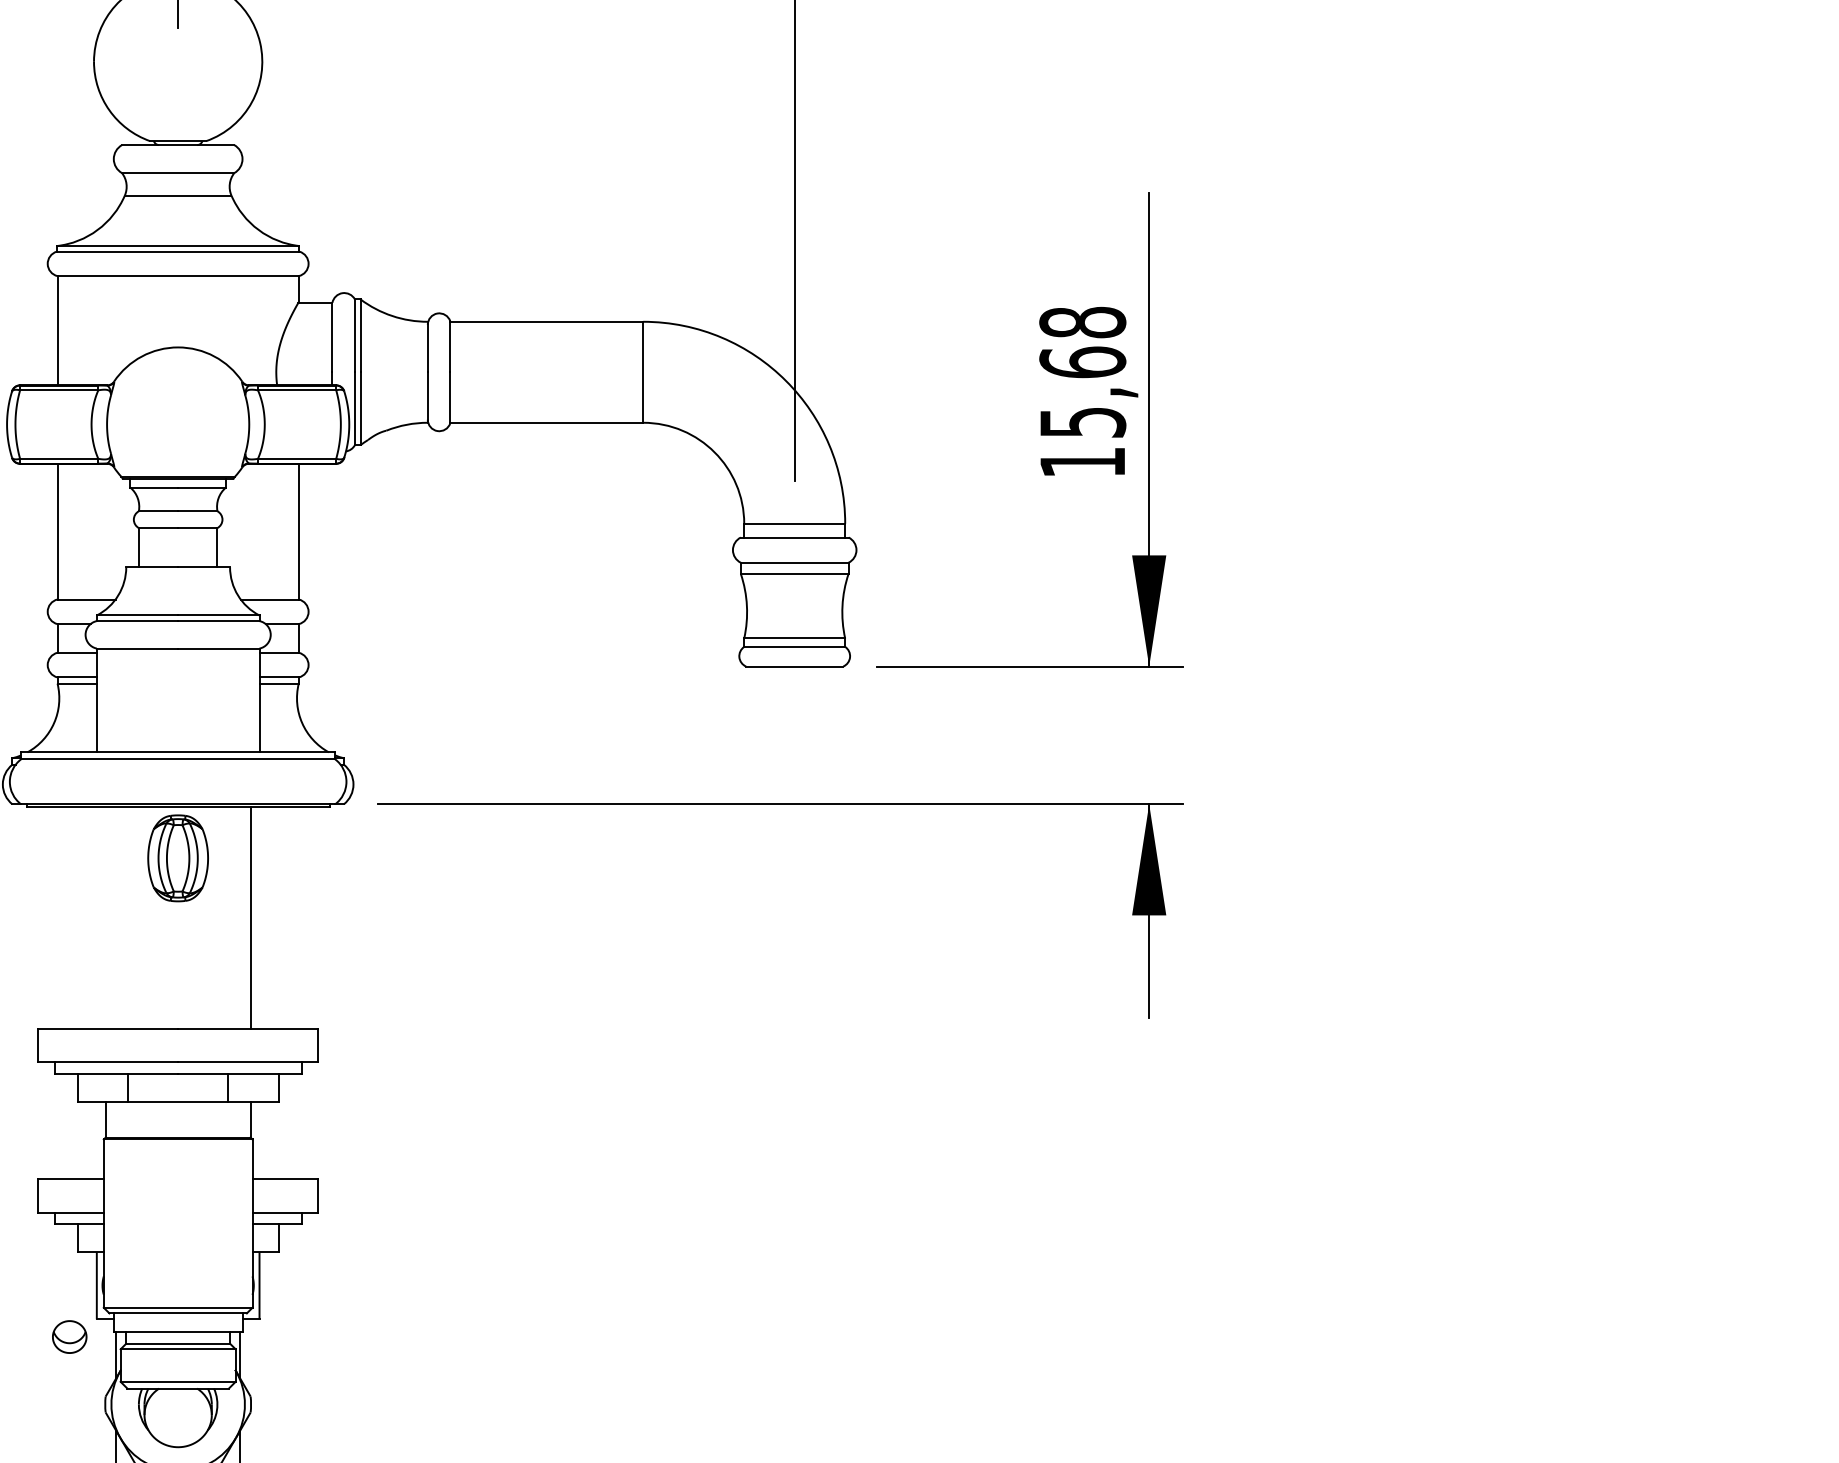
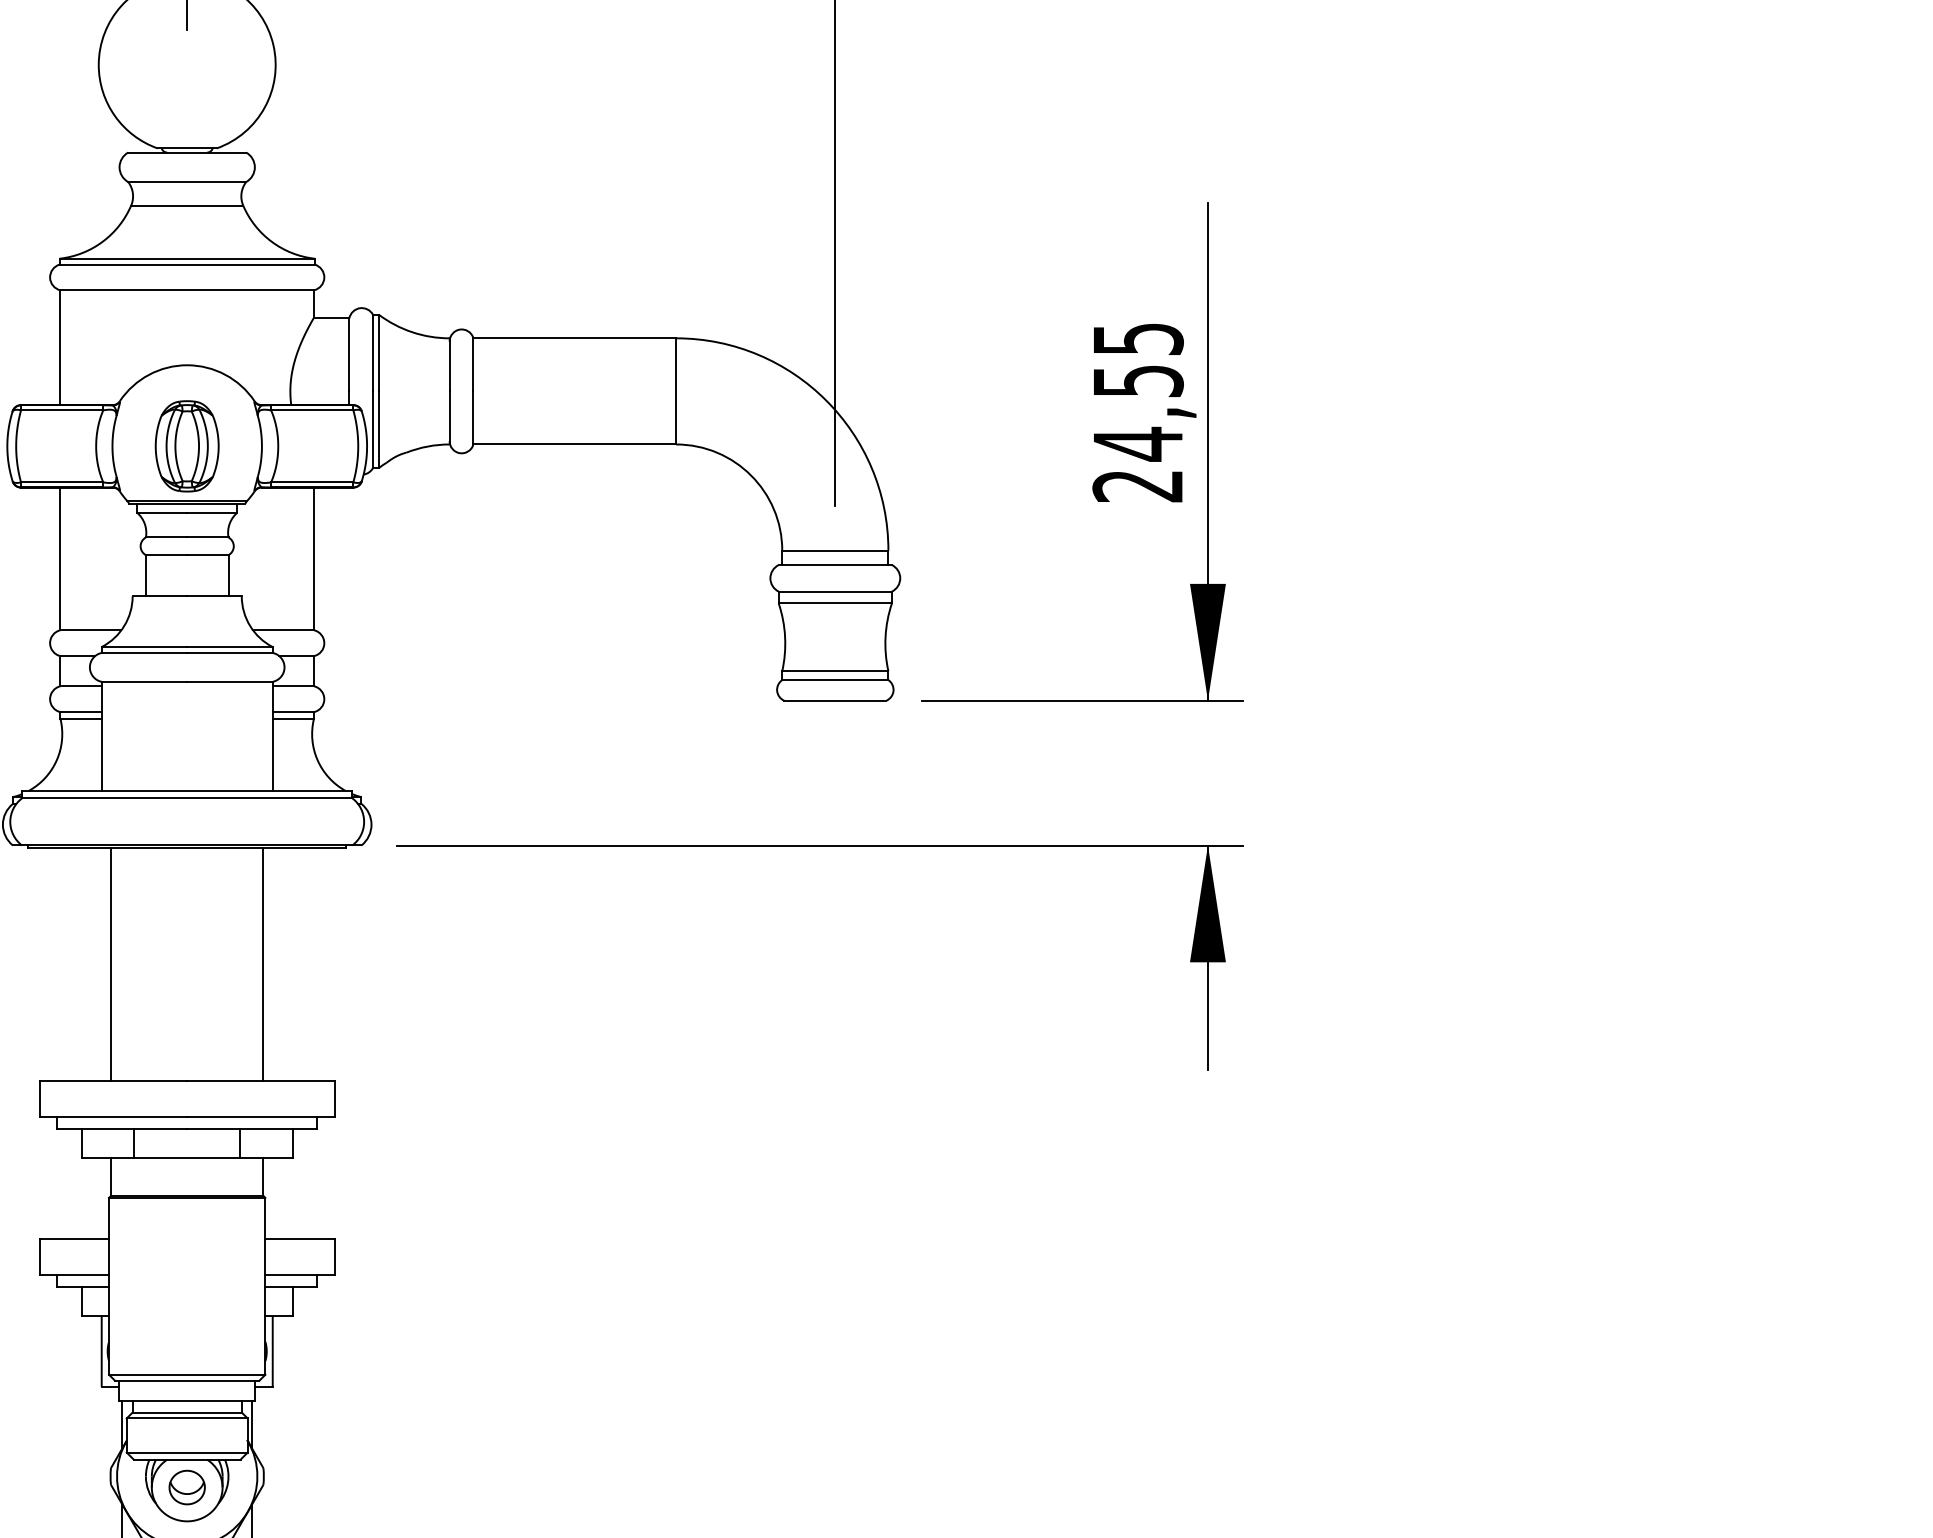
text: (1082, 392) -> (1137, 412), 15,68 -> 24,55
part: (177, 858) -> (186, 446), moved
line: (106, 917) -> (111, 964), added
part: (69, 1337) -> (186, 1487), moved

